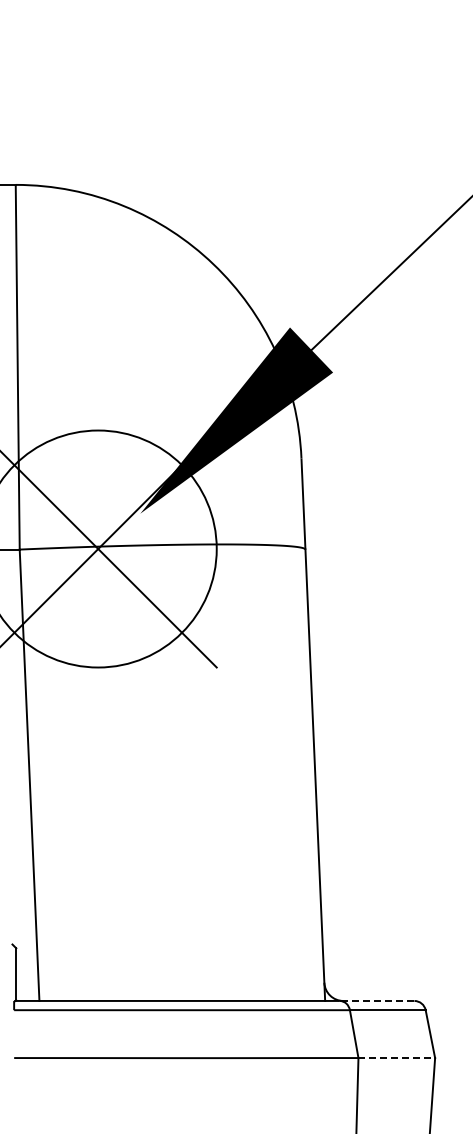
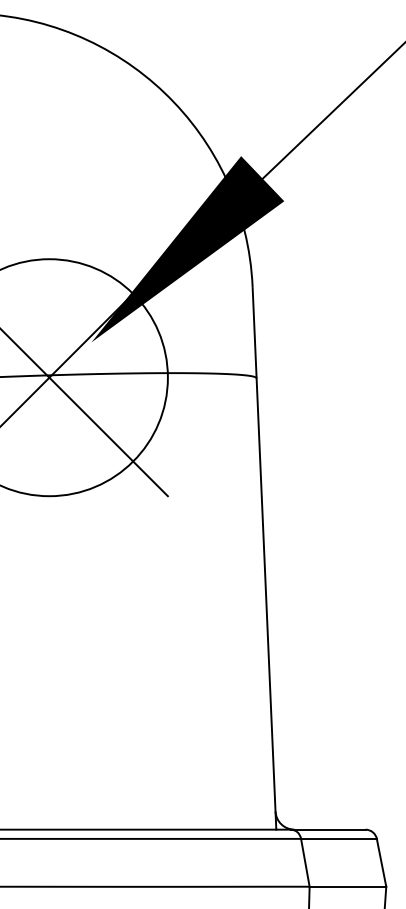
line: (376, 1000) -> (327, 829), dashed -> solid
line: (397, 1058) -> (348, 887), dashed -> solid

